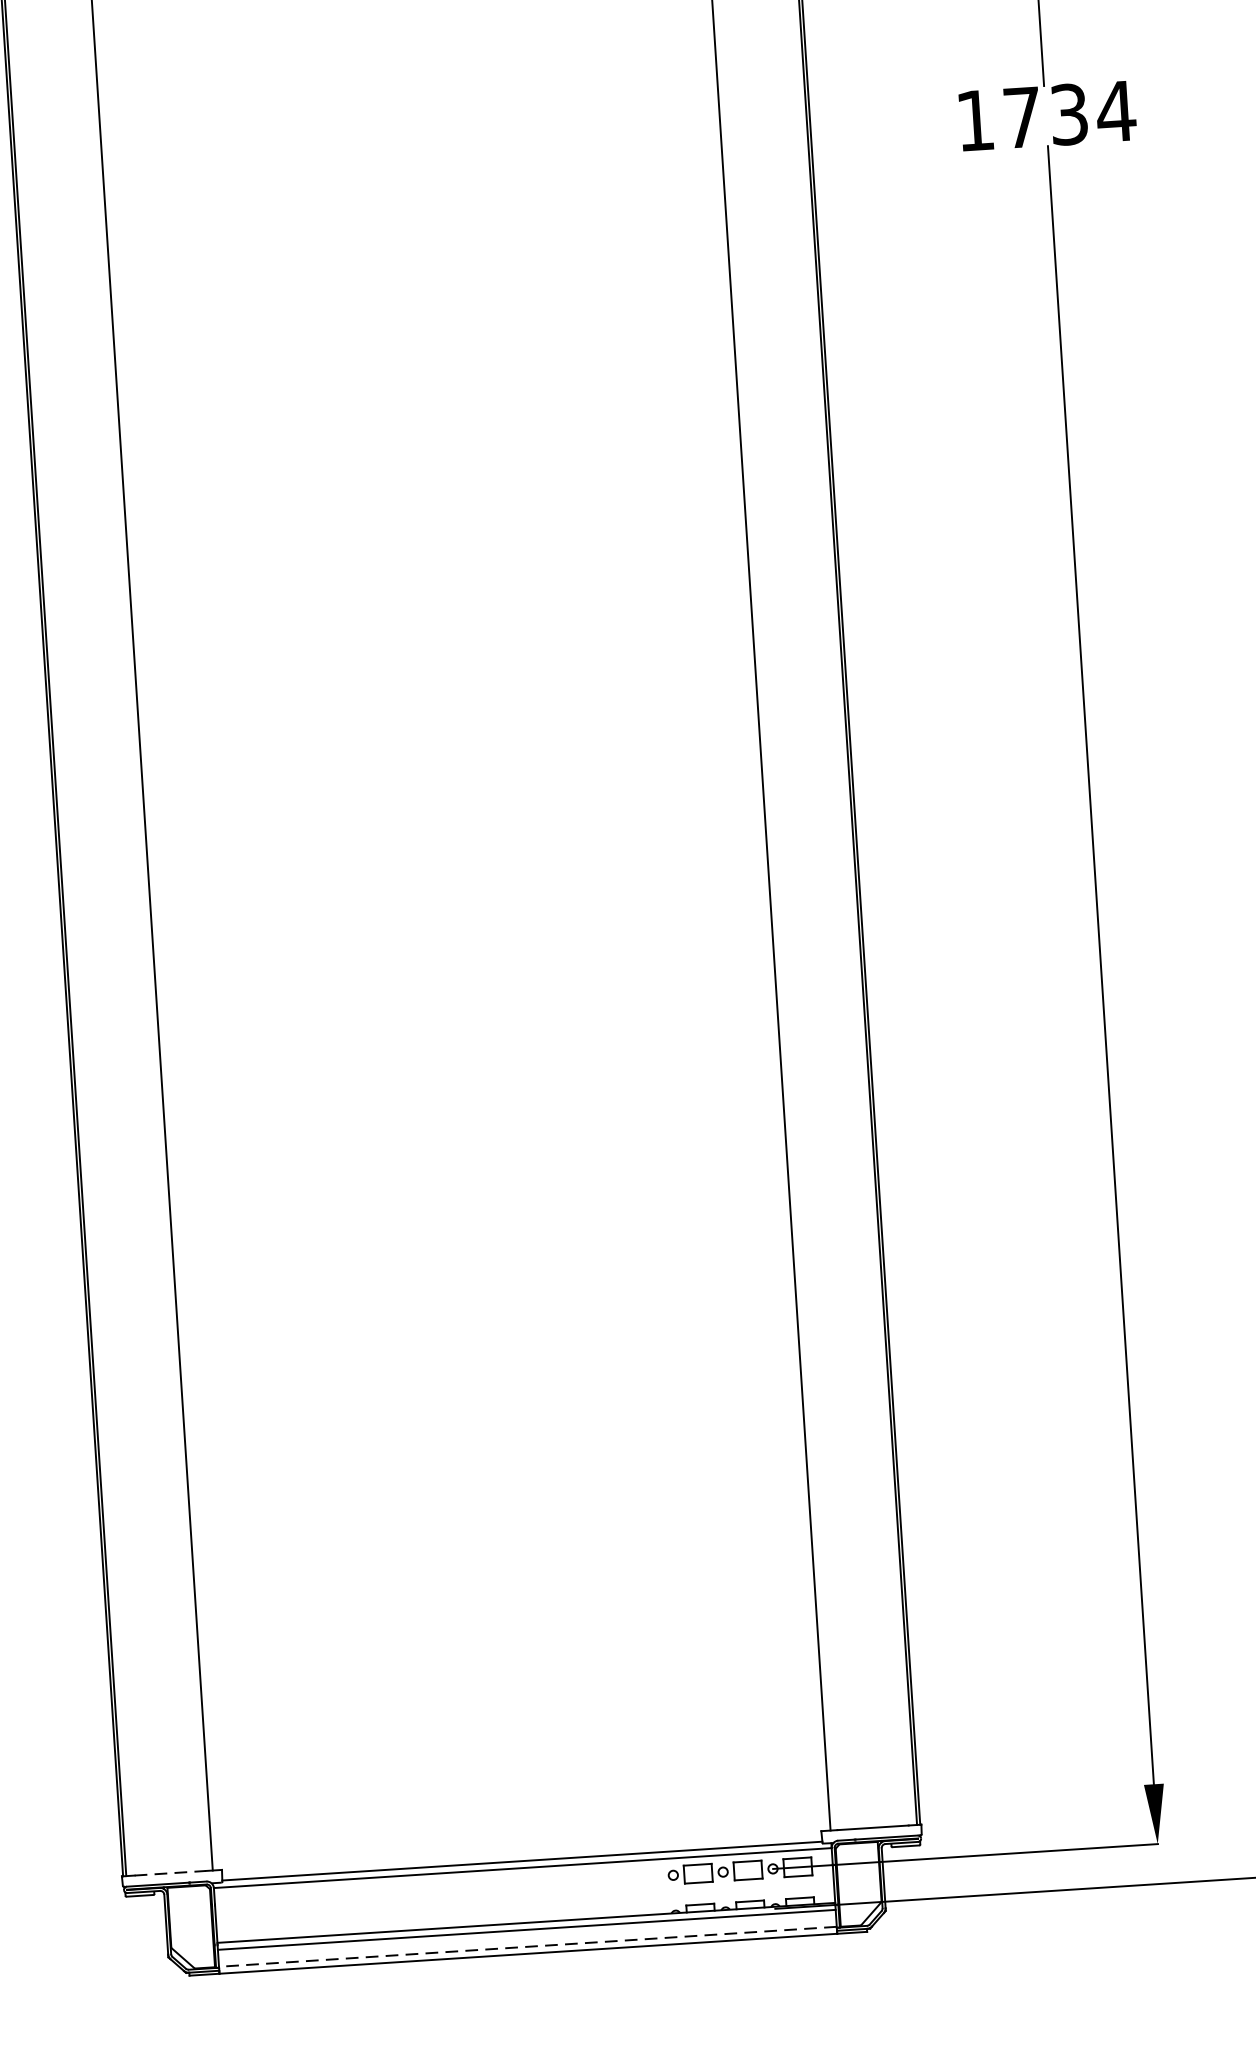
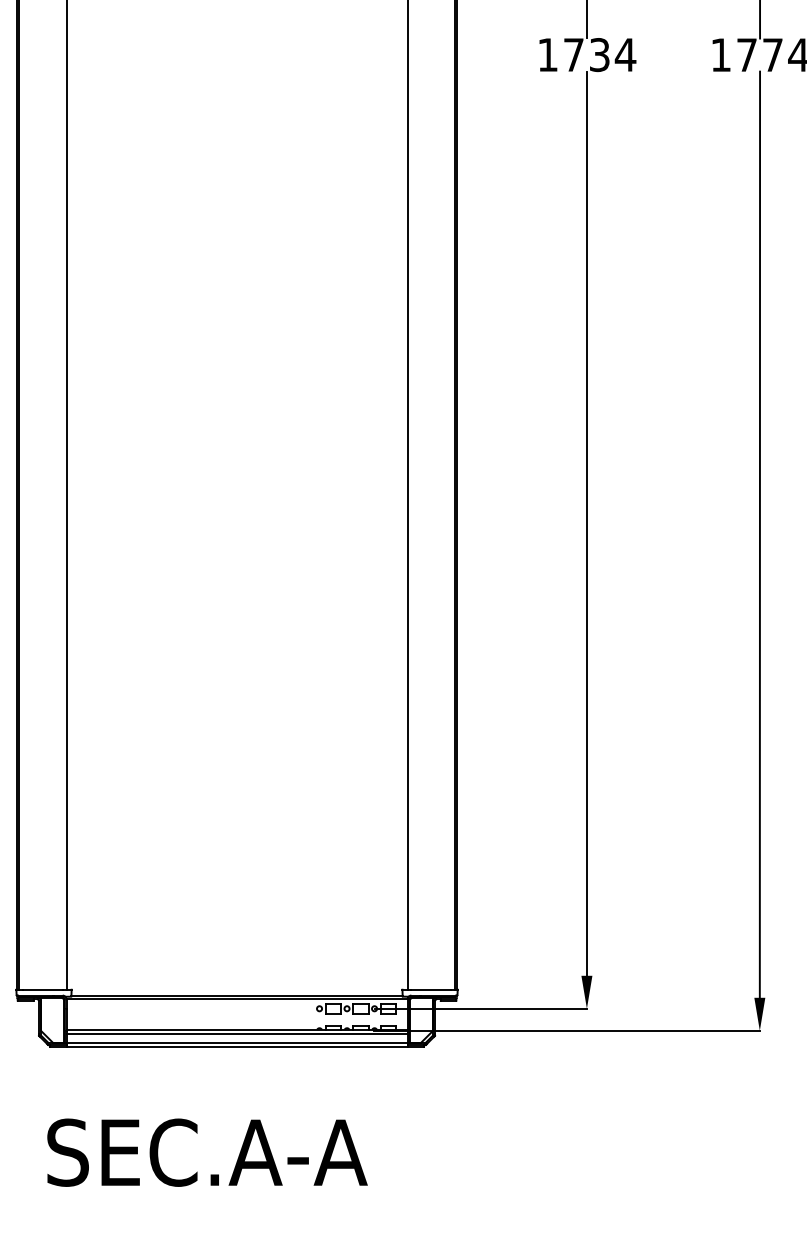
line: (170, 1872) -> (43, 989), dashed -> solid
line: (526, 1946) -> (236, 1042), dashed -> solid

